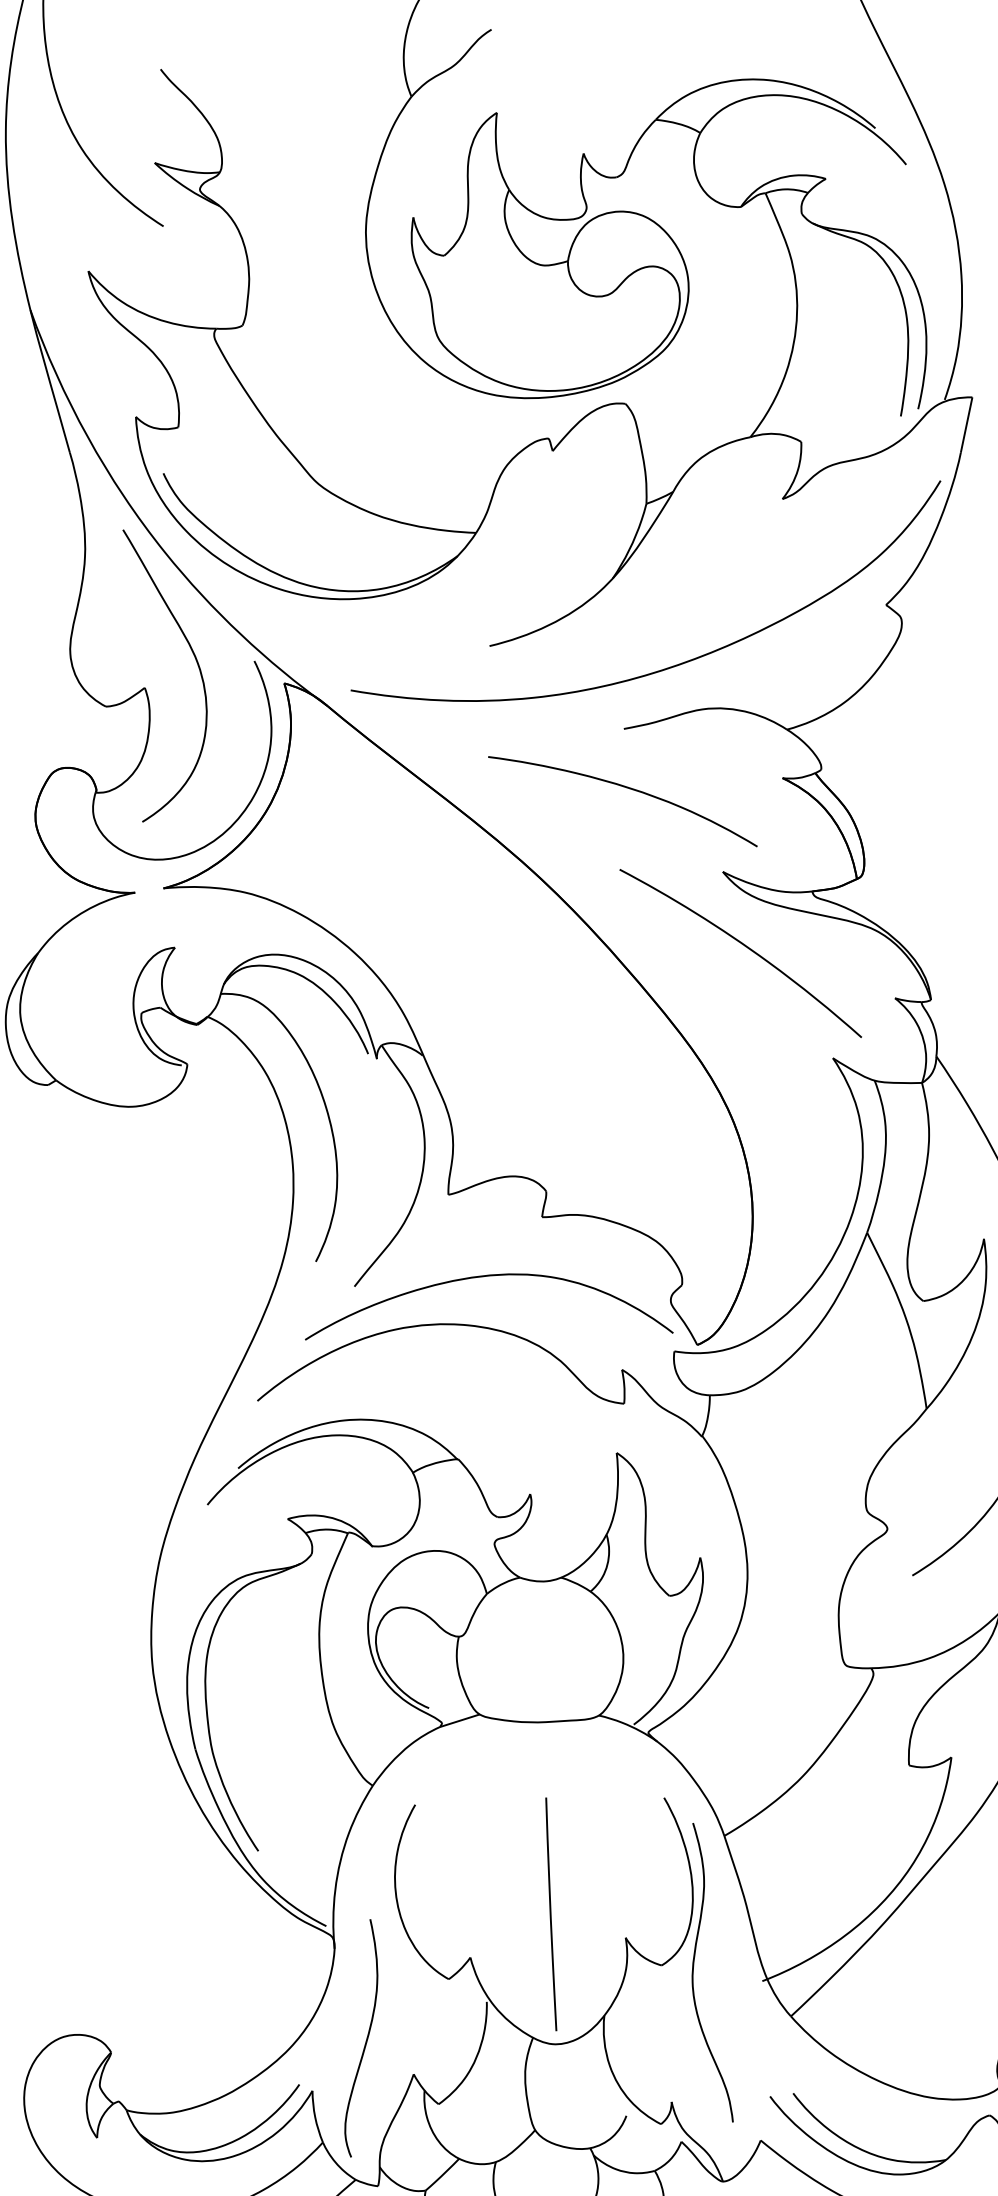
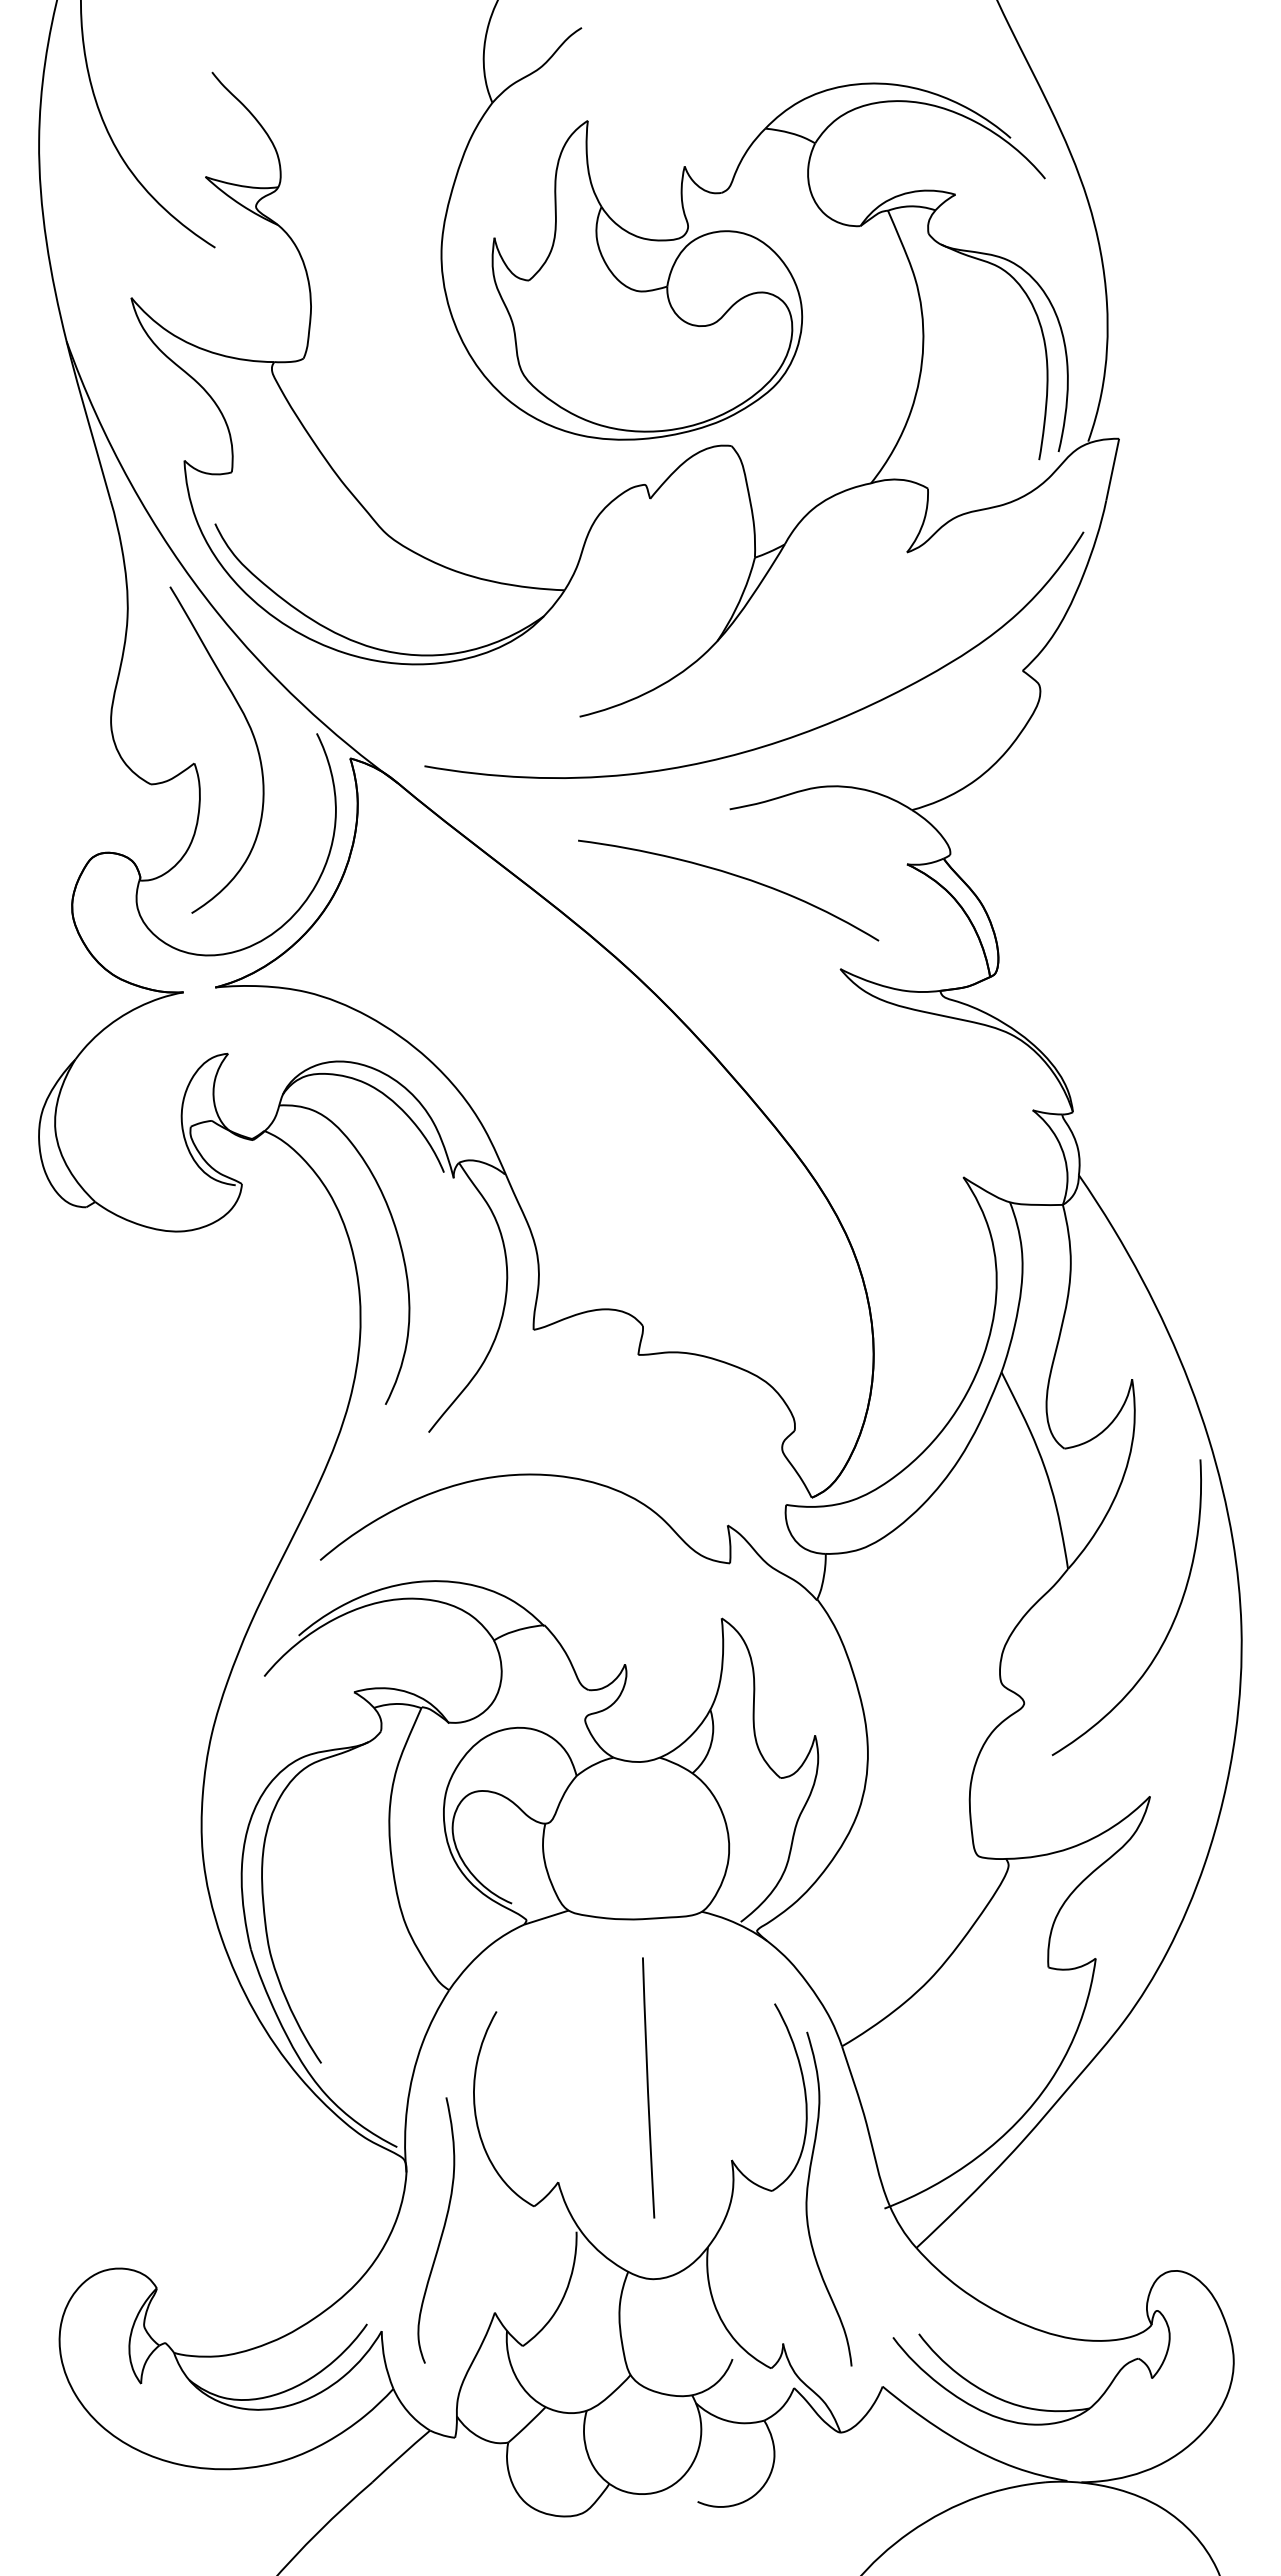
curve: (744, 946) -> (864, 1052), removed
curve: (488, 1276) -> (578, 1421), removed
line: (551, 1913) -> (648, 2087), moved
curve: (365, 2040) -> (441, 2232), moved

